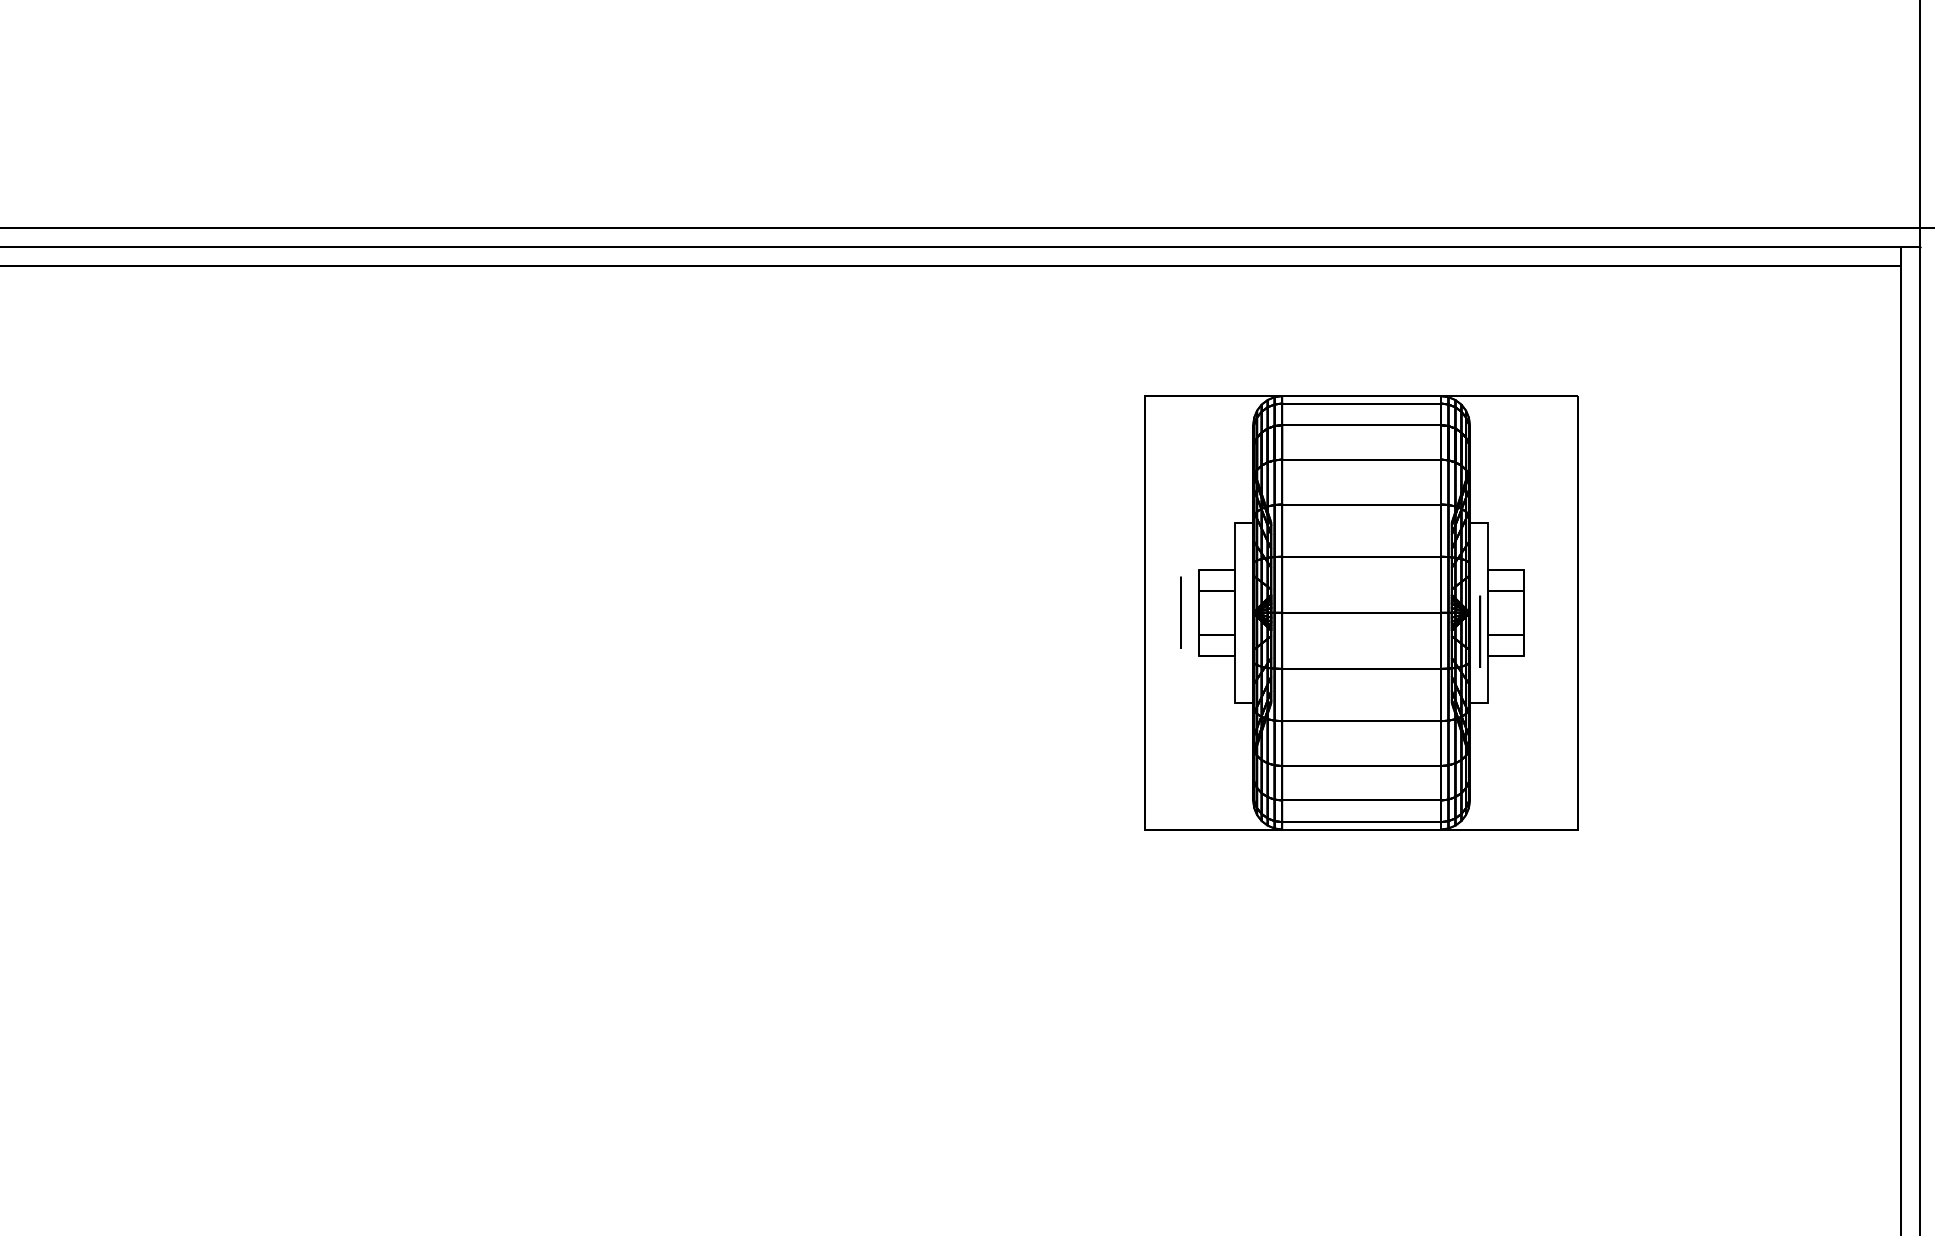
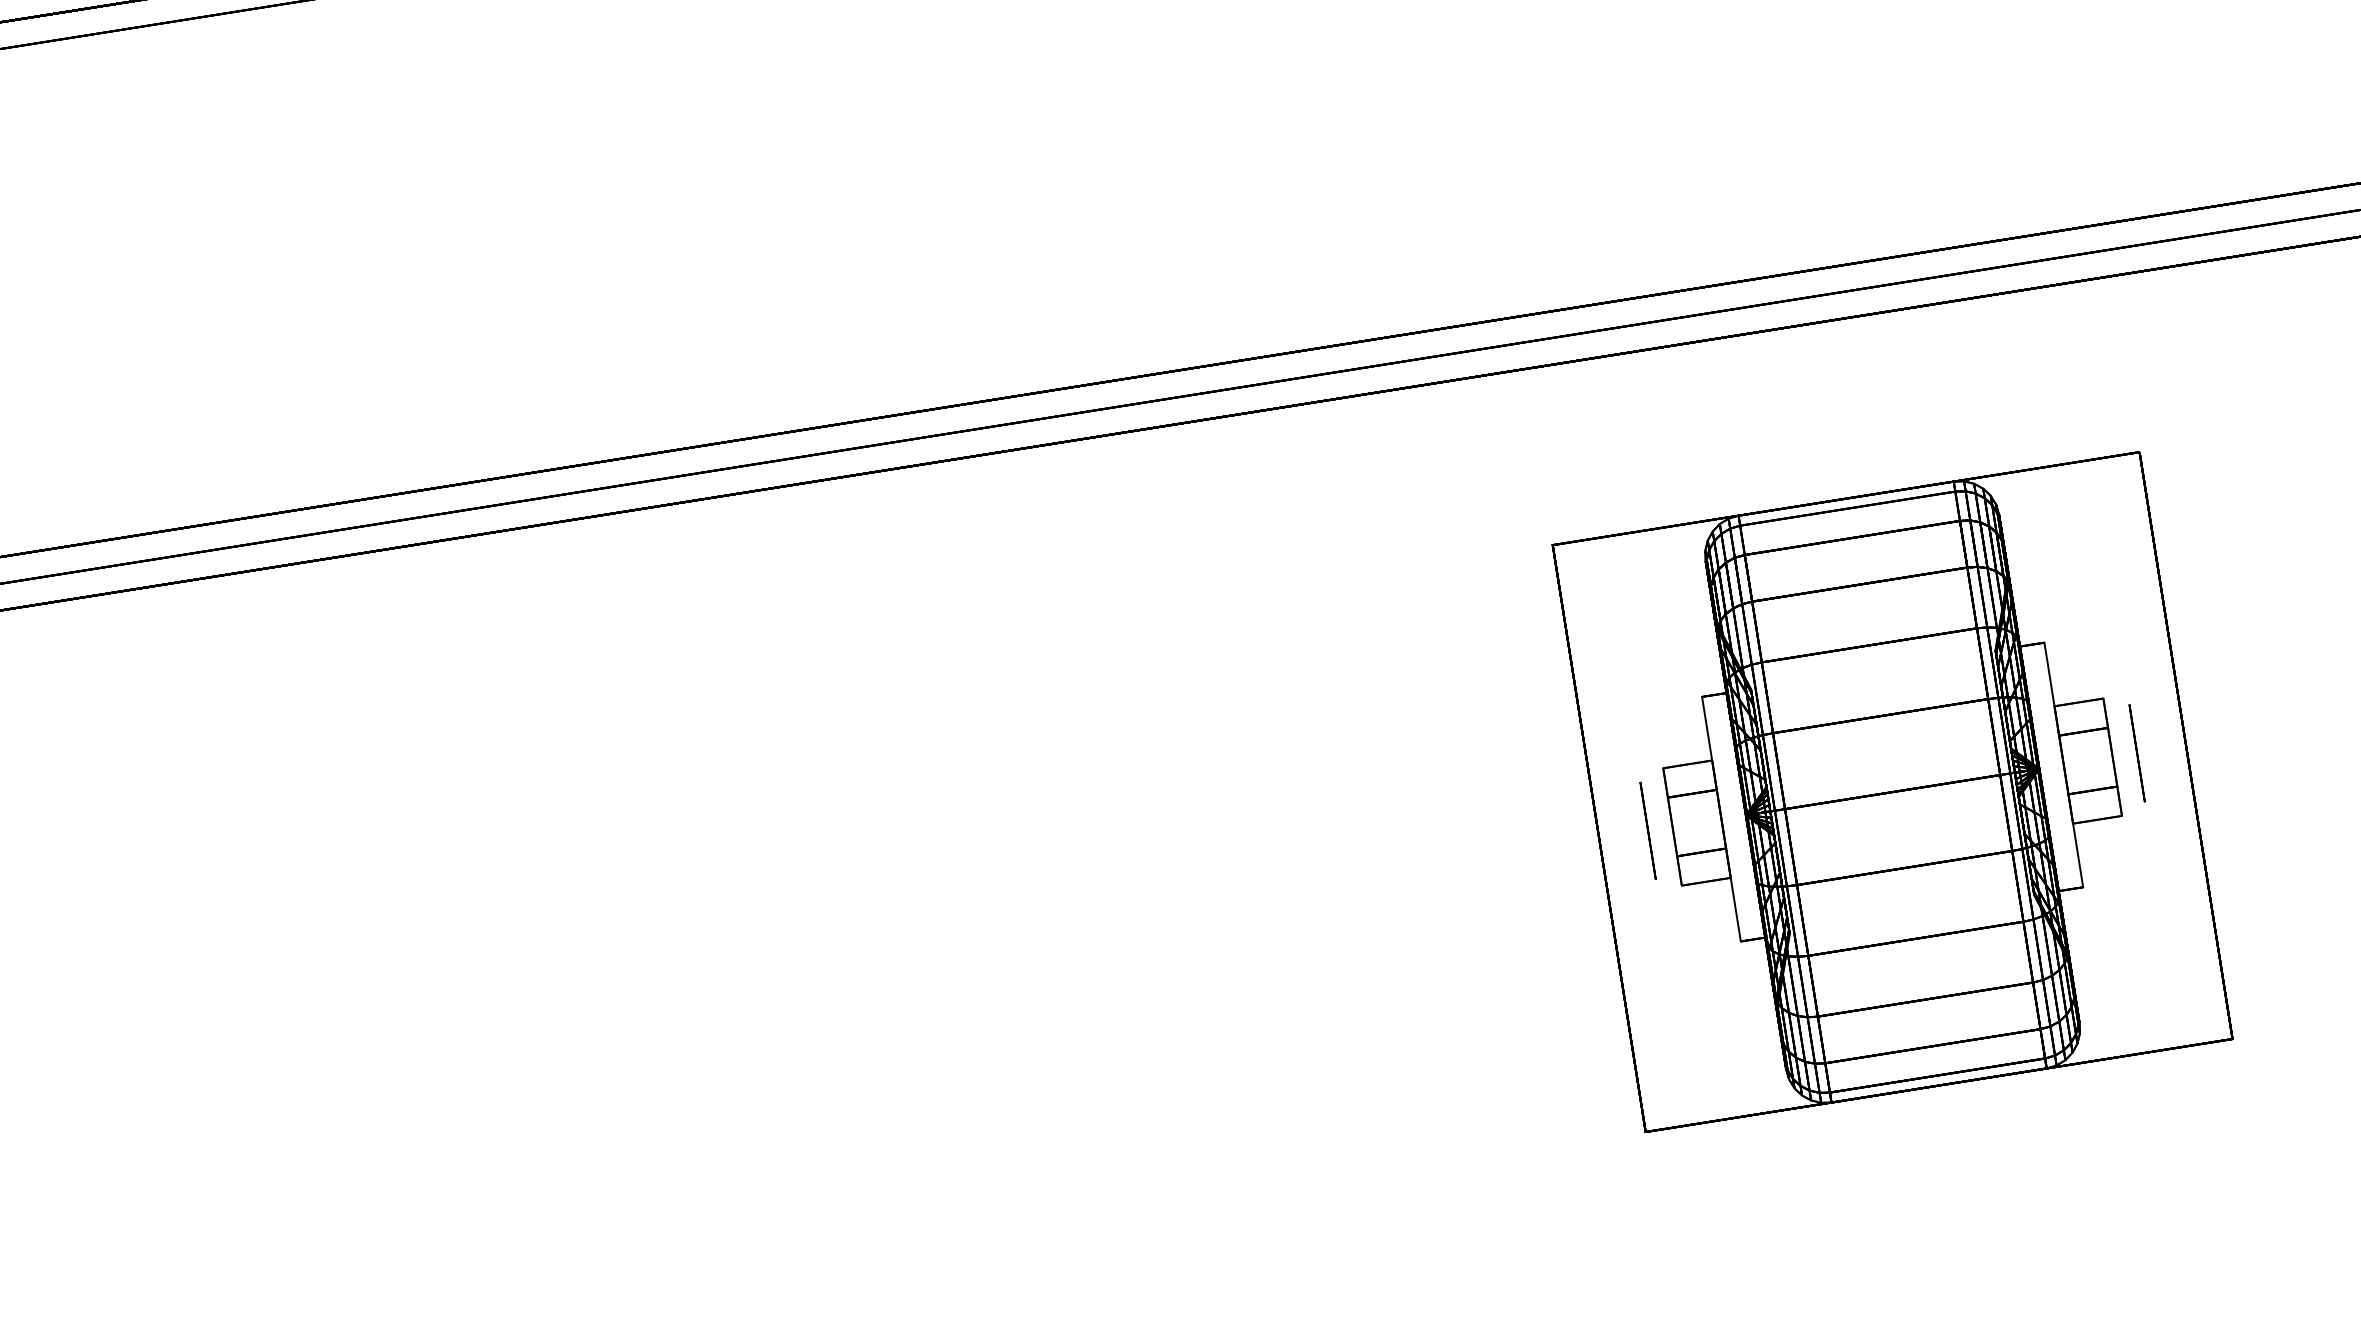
circle: (1480, 631) -> (2137, 752), moved

